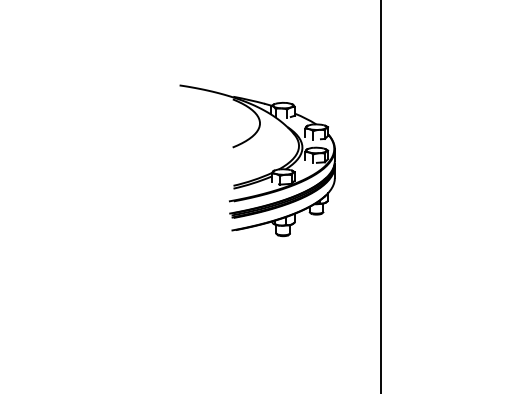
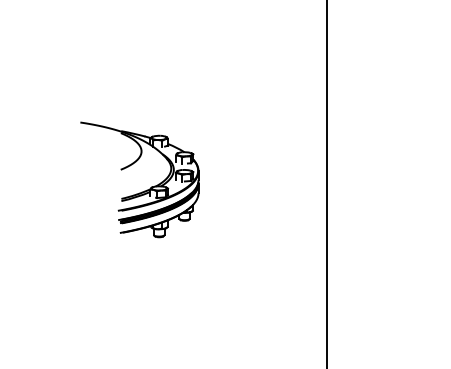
part: (263, 174) -> (144, 190), moved

